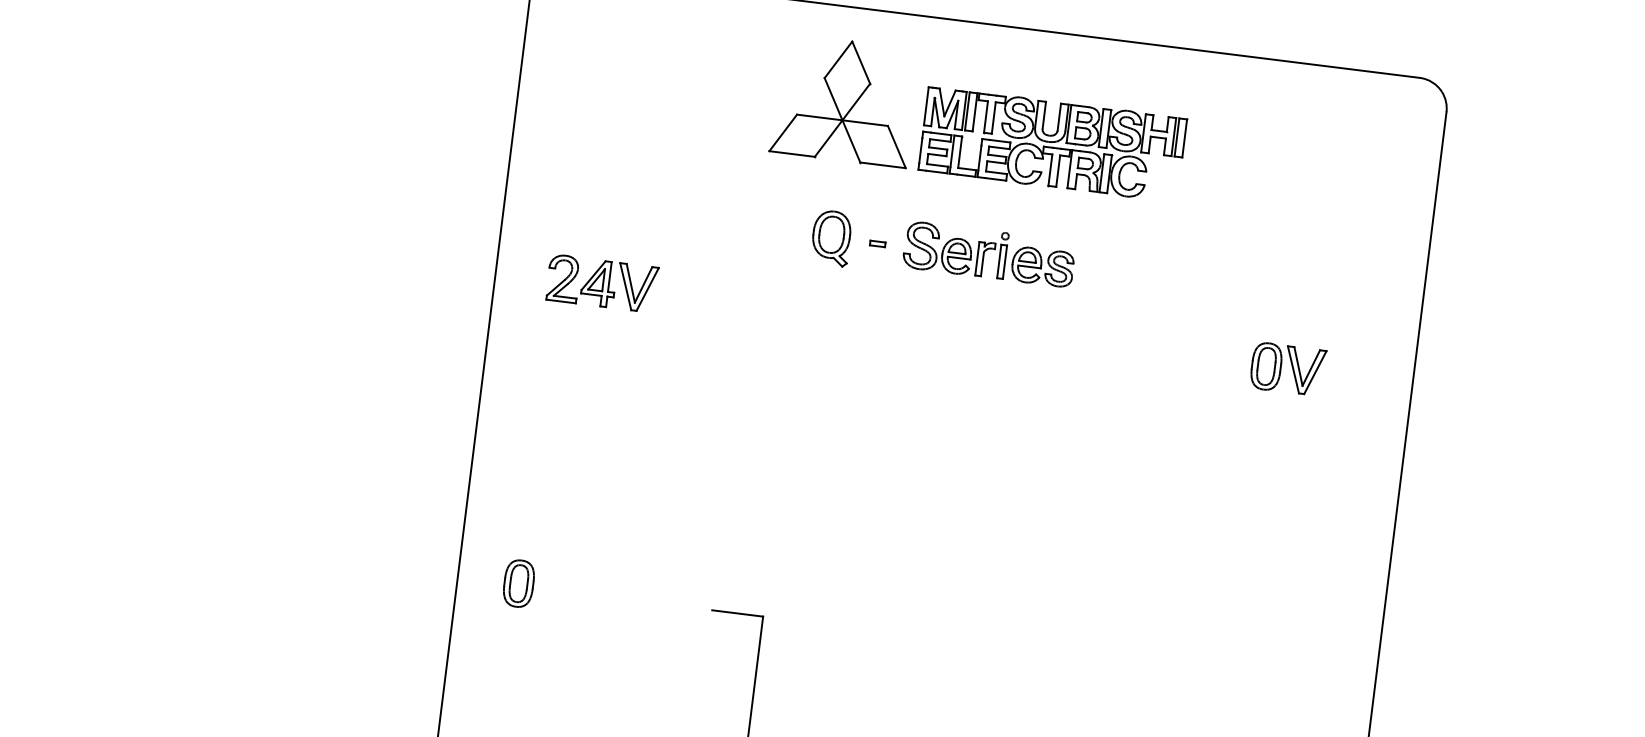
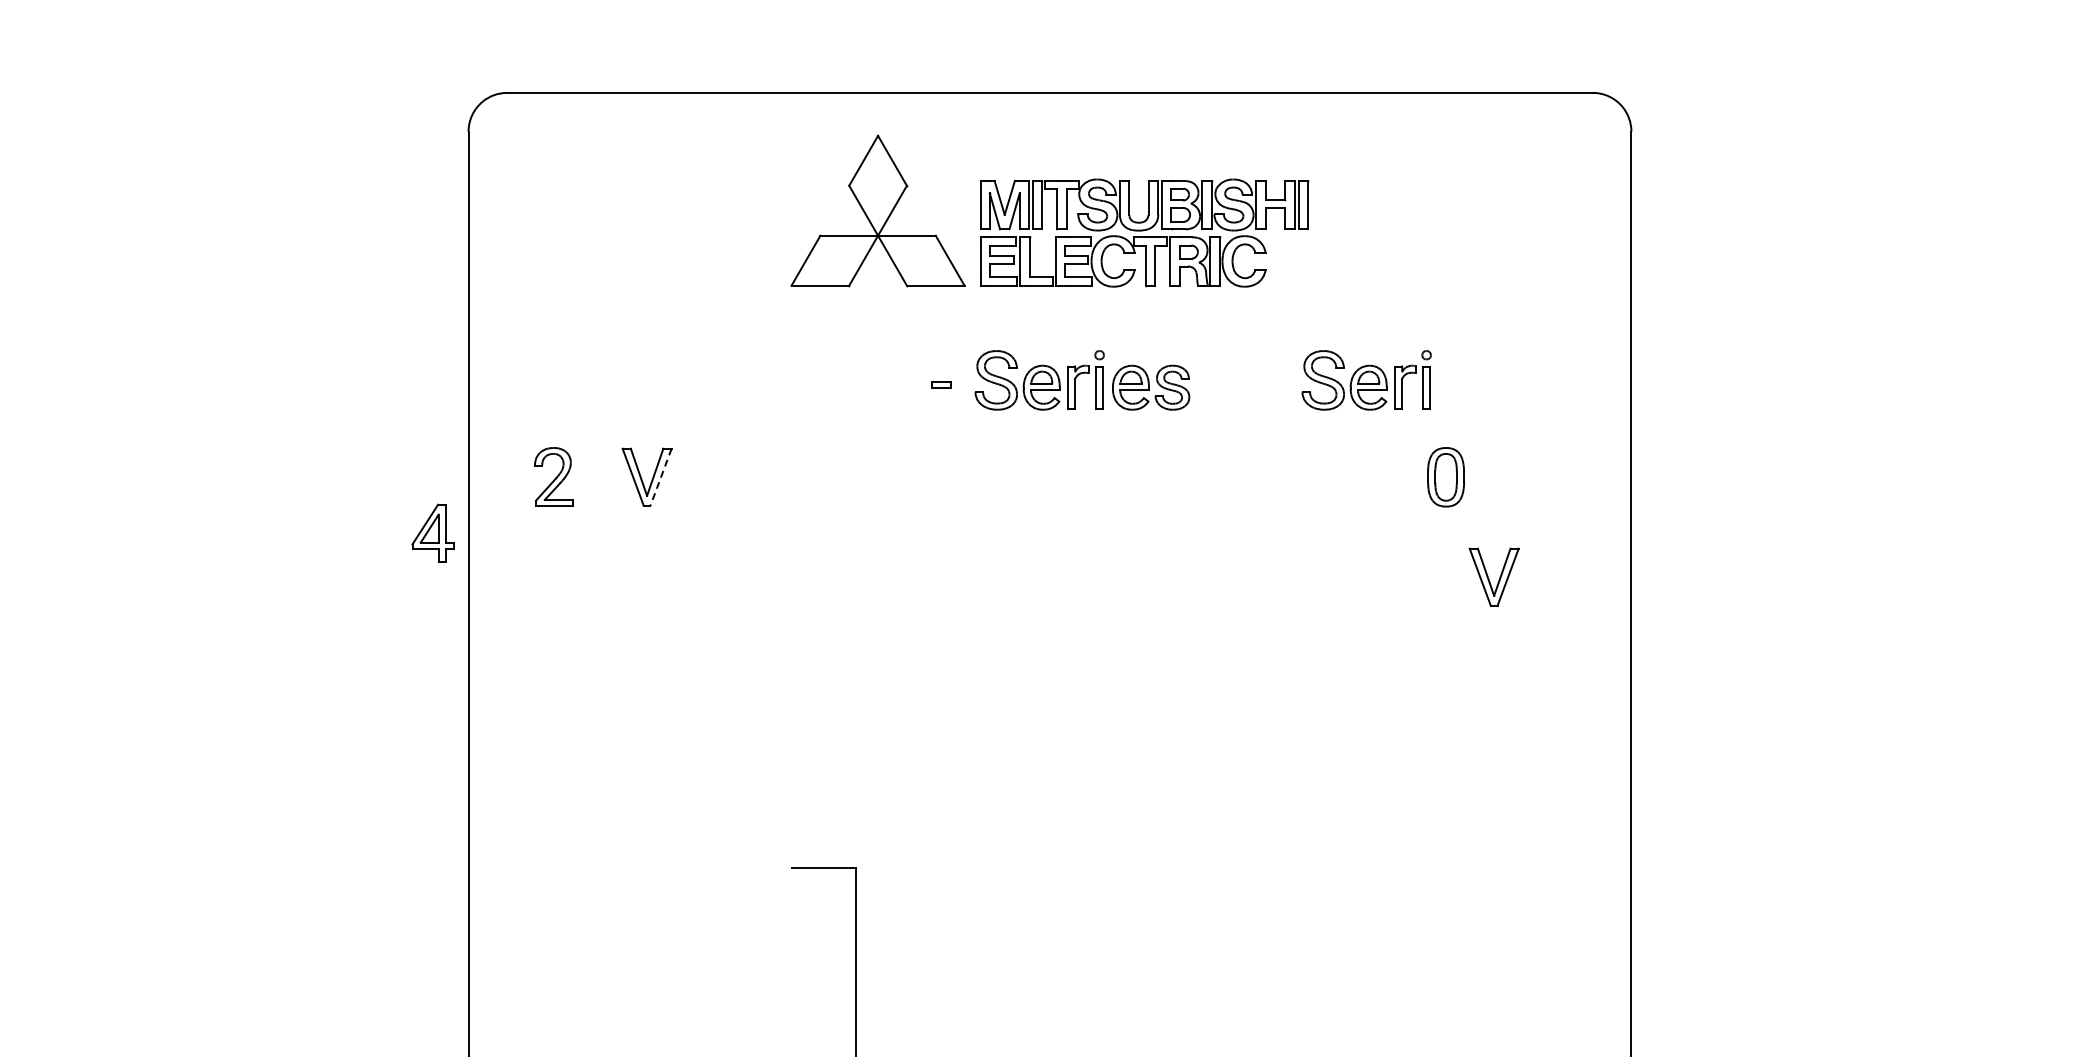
part: (831, 238) -> (882, 384), removed
part: (598, 282) -> (432, 532), moved
part: (1213, 282) -> (1366, 380), added
line: (647, 289) -> (660, 477), solid -> dashed
part: (1303, 370) -> (1493, 576), moved
part: (518, 583) -> (545, 864), removed

